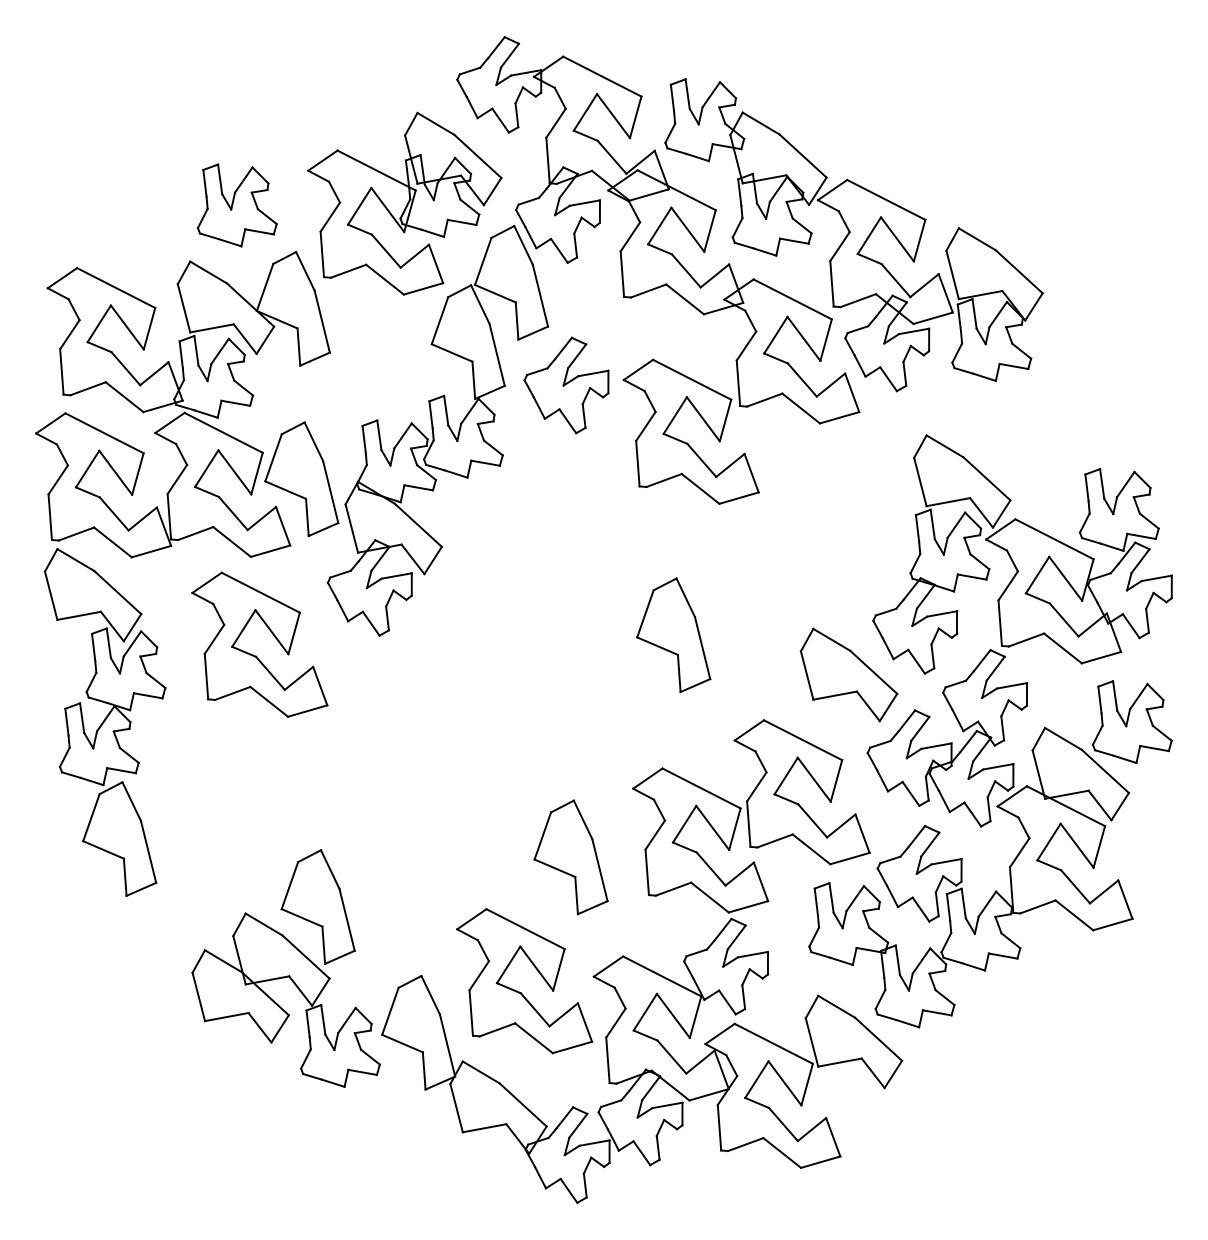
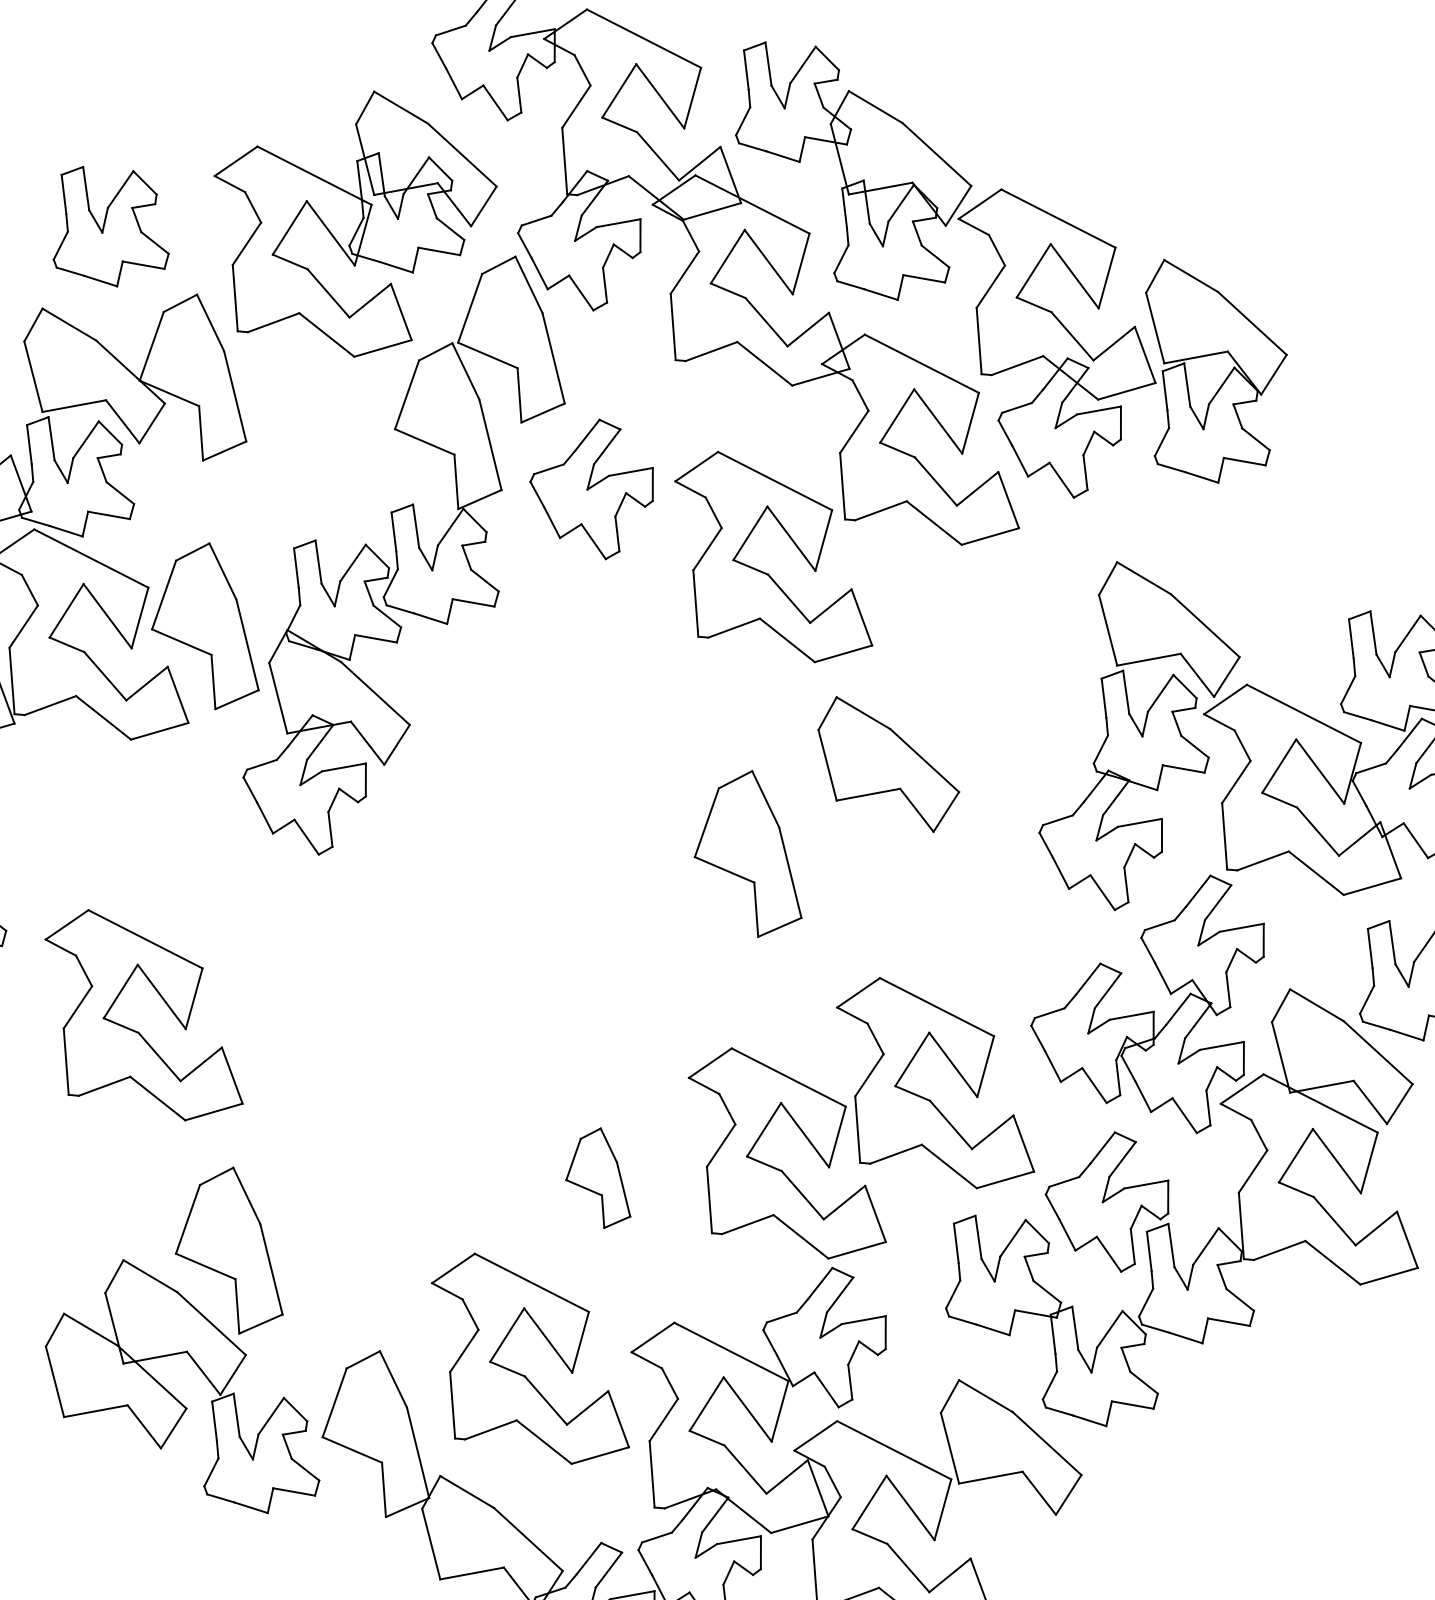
part: (256, 655) -> (139, 1030), moved
part: (848, 674) -> (887, 763), moved
part: (570, 857) -> (597, 1178), size x0.6

